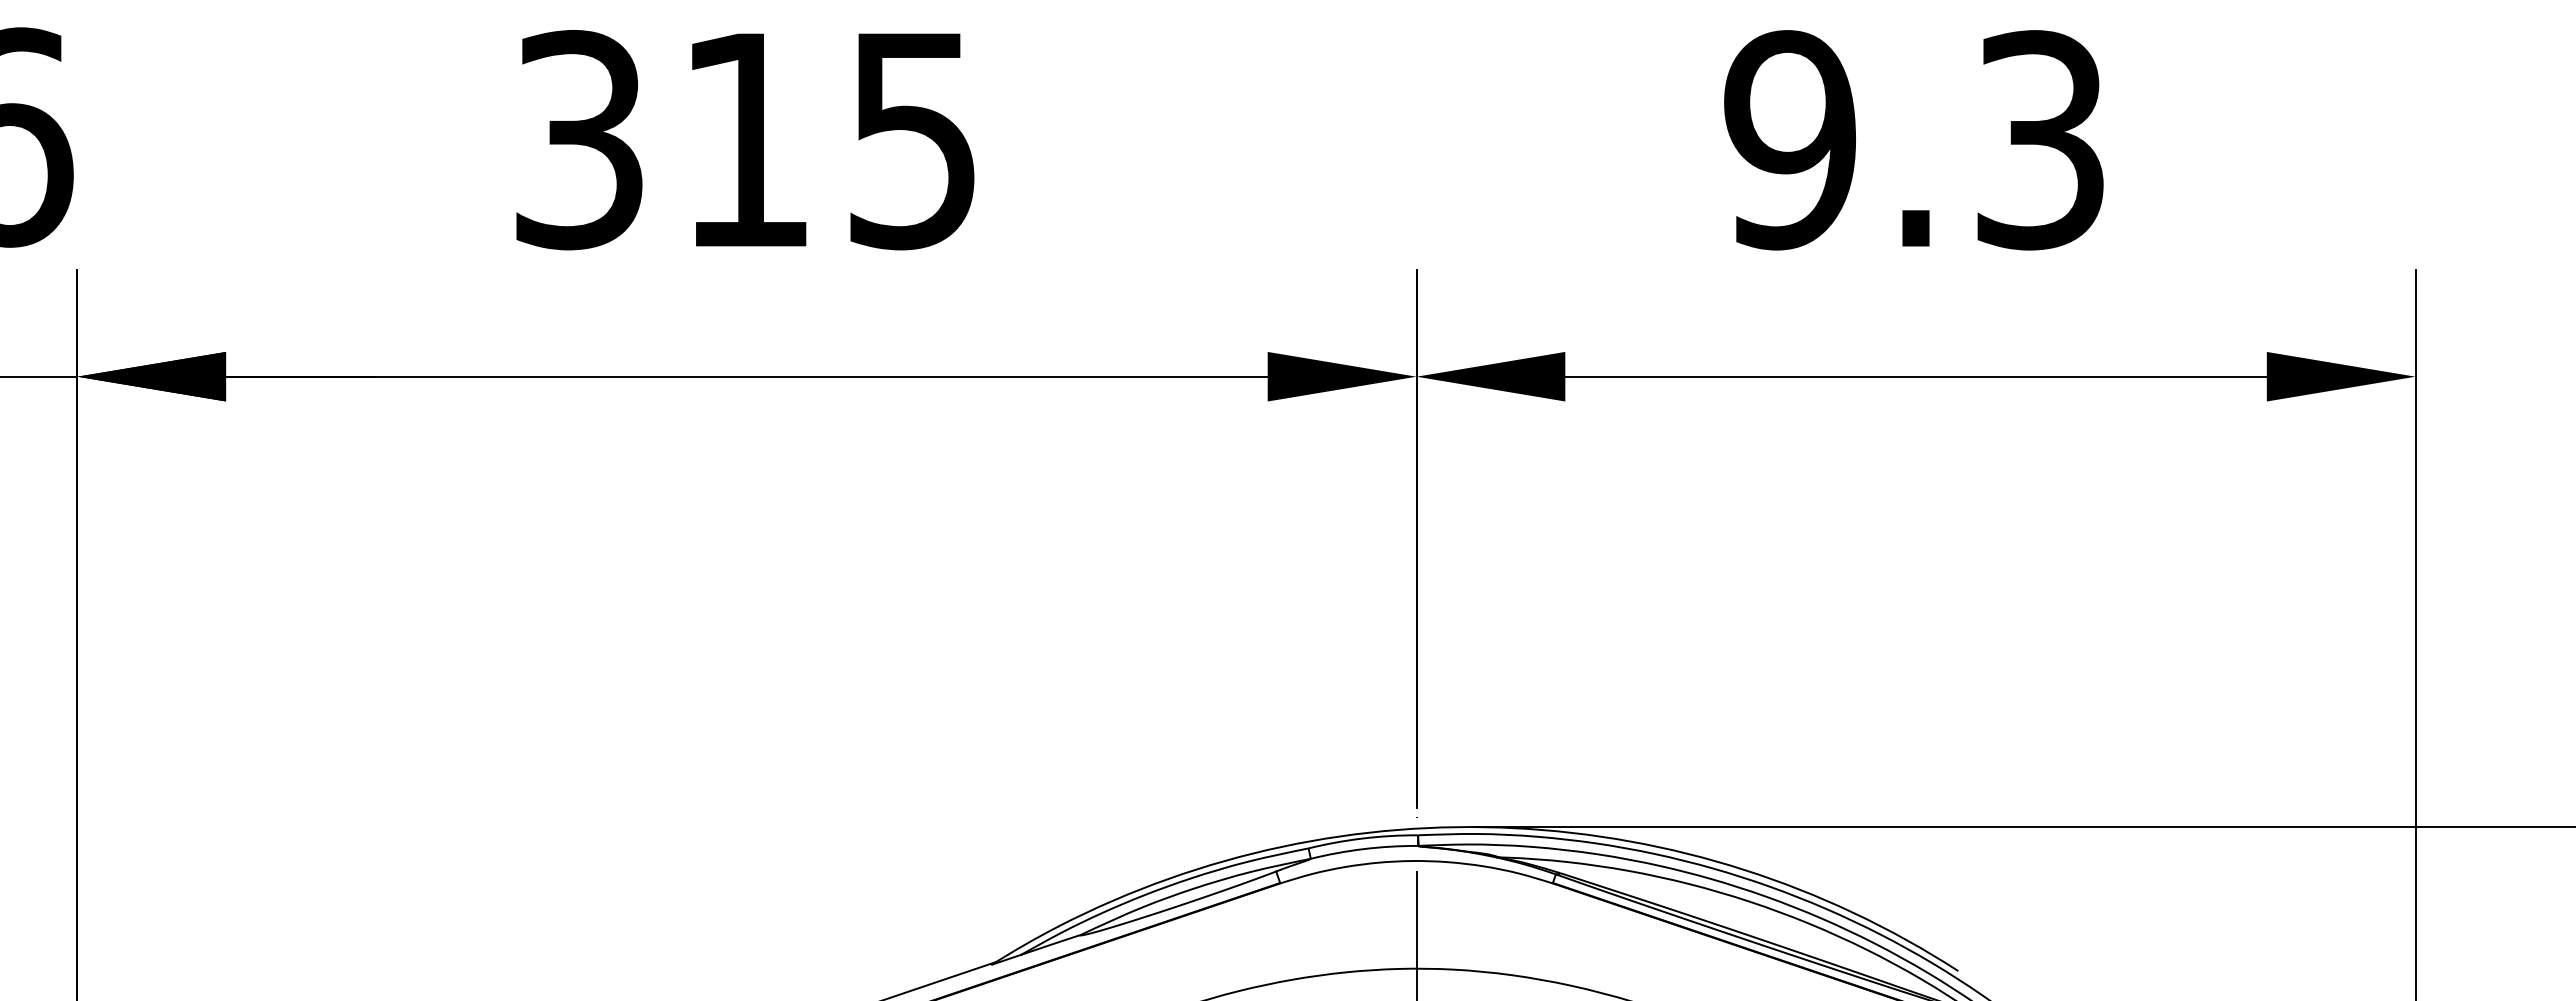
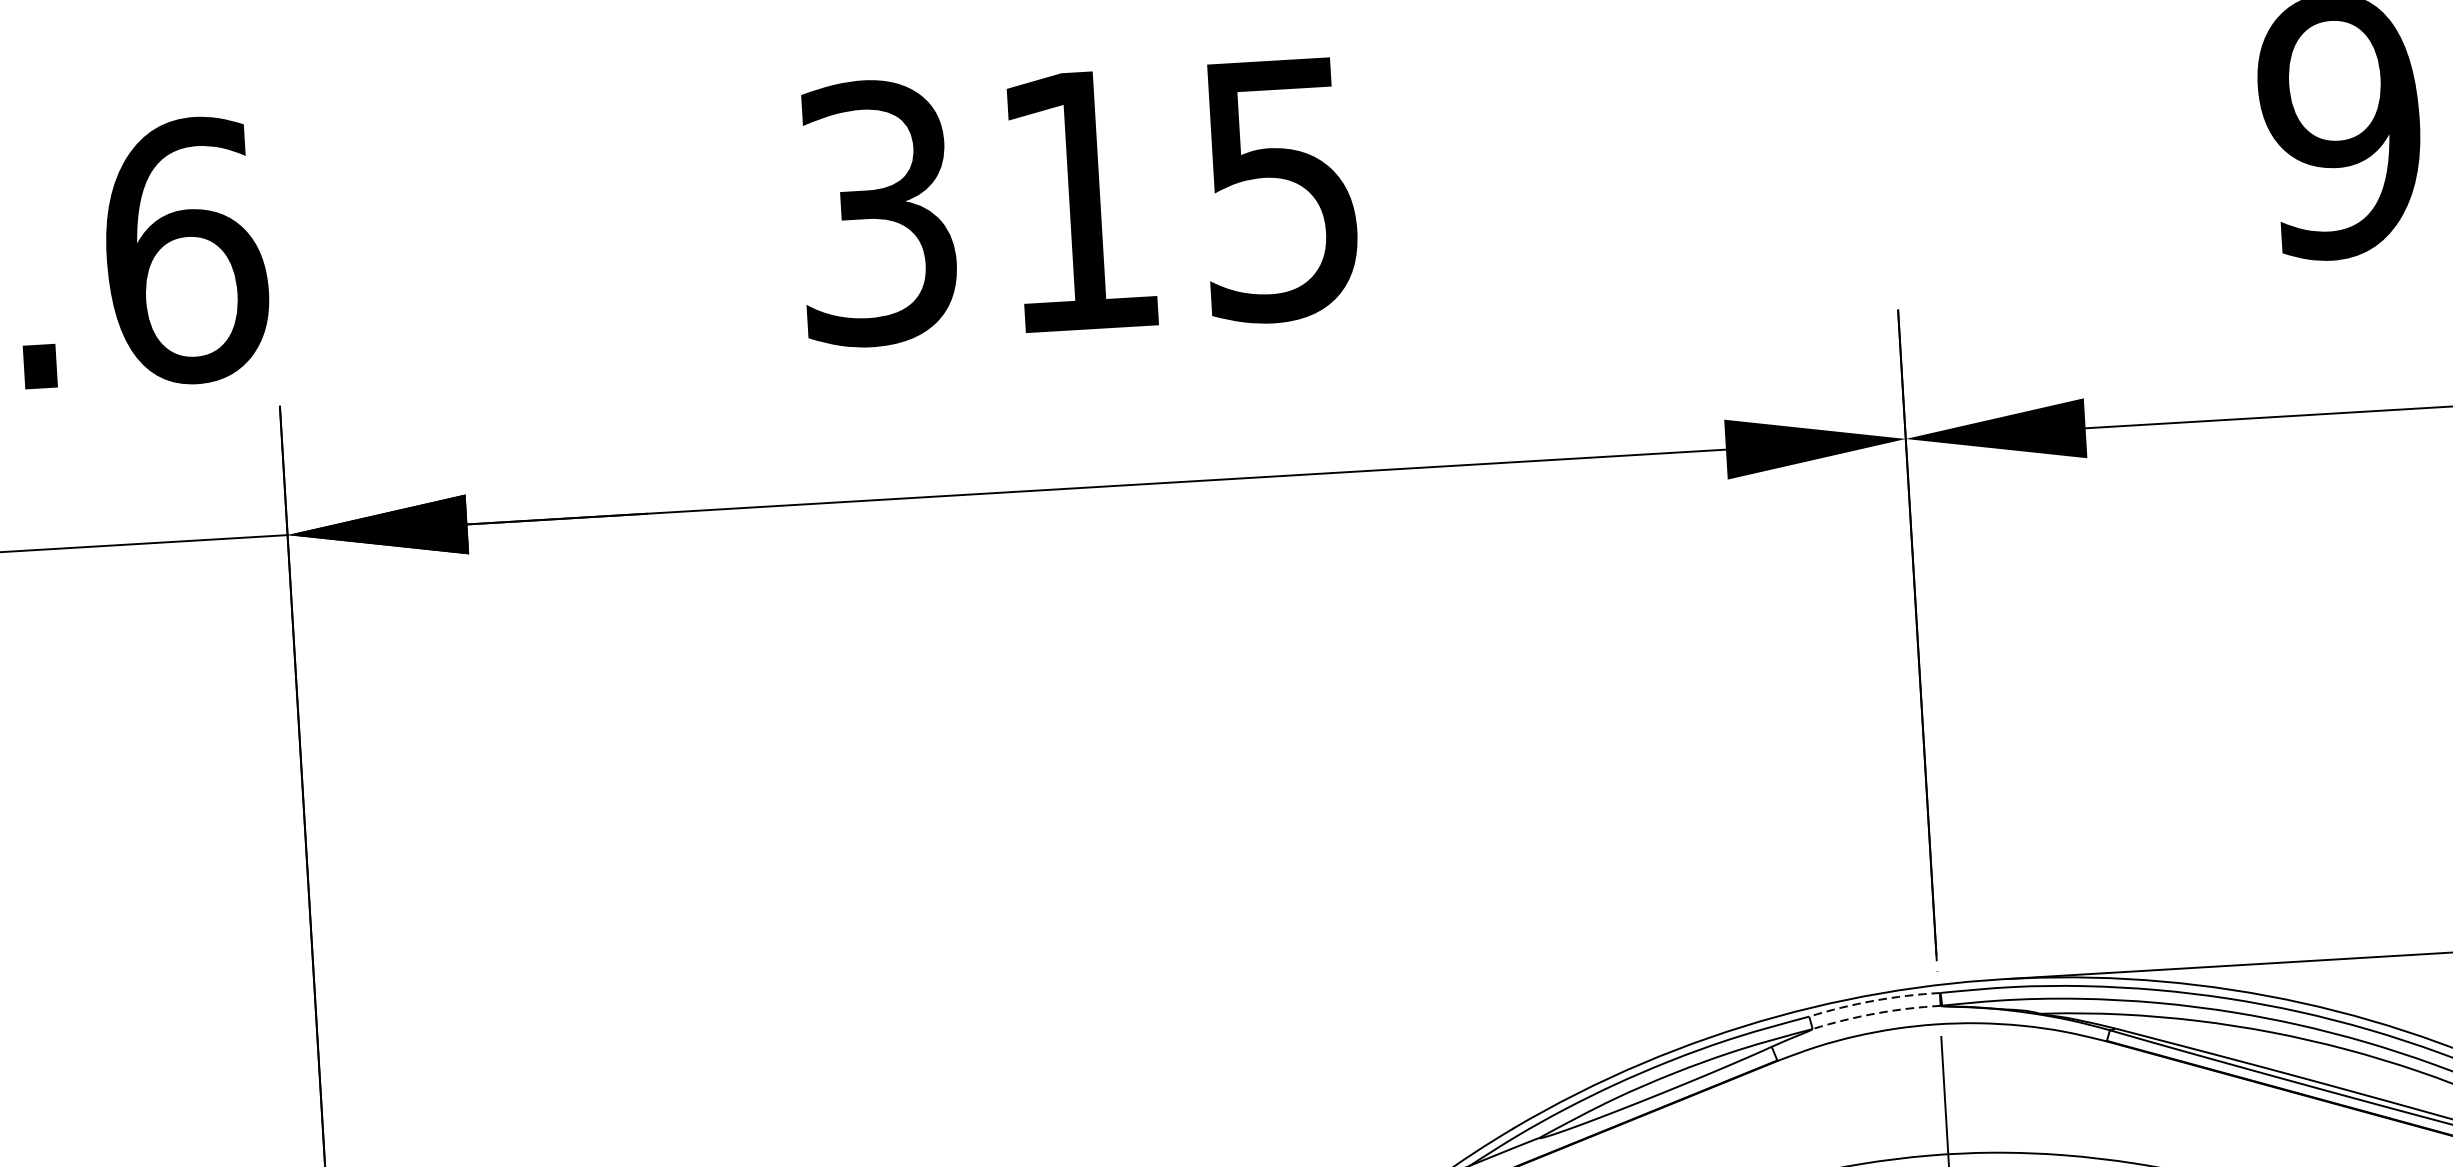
arc: (1362, 838) -> (1873, 1000), solid -> dashed
arc: (1363, 849) -> (1875, 1014), solid -> dashed

